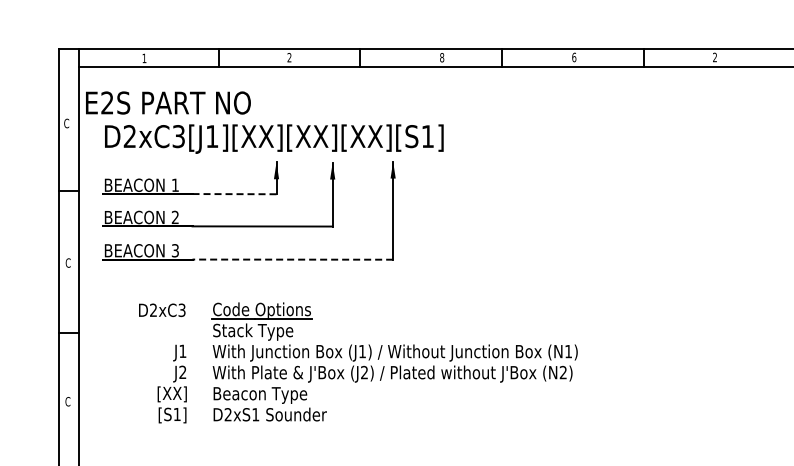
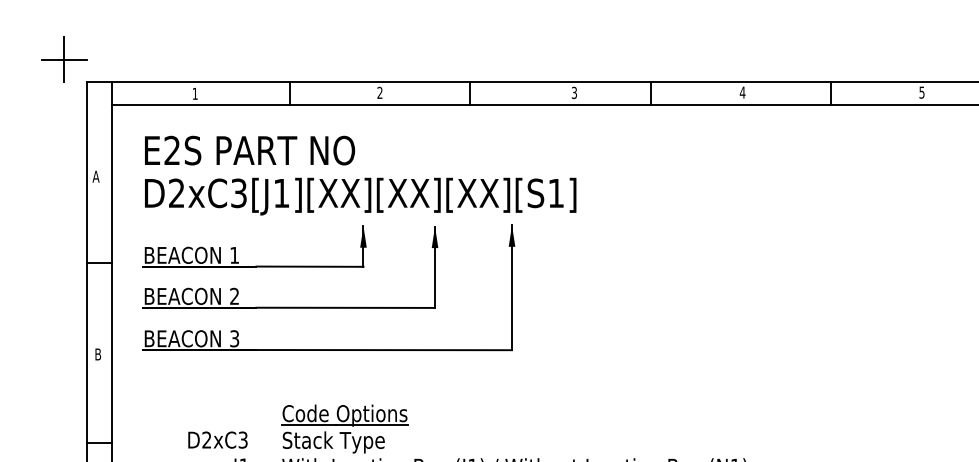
part: (41, 31) -> (64, 59), added
text: (442, 57) -> (574, 92), 8 -> 3
text: (574, 57) -> (743, 92), 6 -> 4
text: (714, 57) -> (921, 92), 2 -> 5
text: (168, 102) -> (250, 149), moved
text: (66, 123) -> (95, 176), C -> A
line: (234, 194) -> (309, 267), dashed -> solid
line: (292, 259) -> (383, 349), dashed -> solid
text: (67, 262) -> (97, 353), C -> B
text: (162, 309) -> (218, 439), moved

